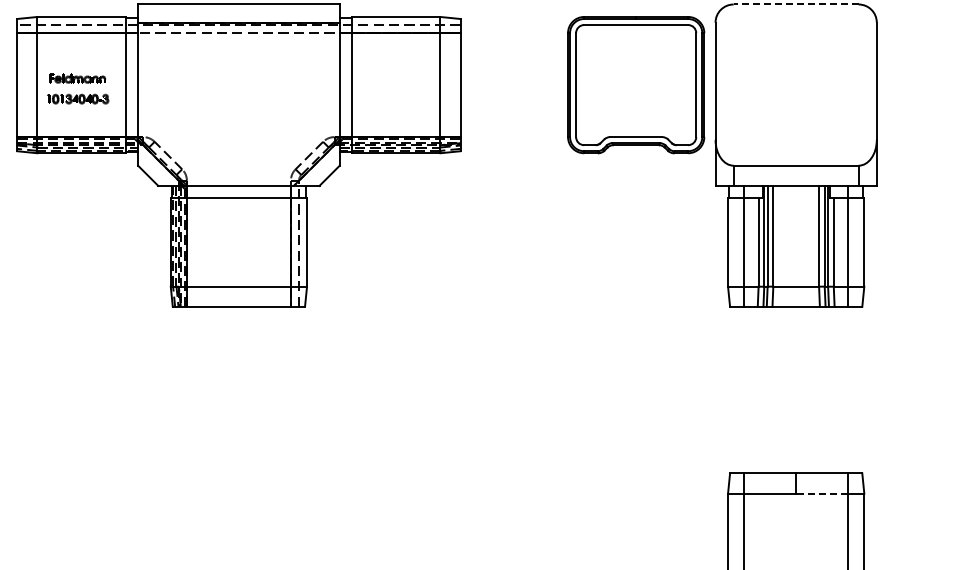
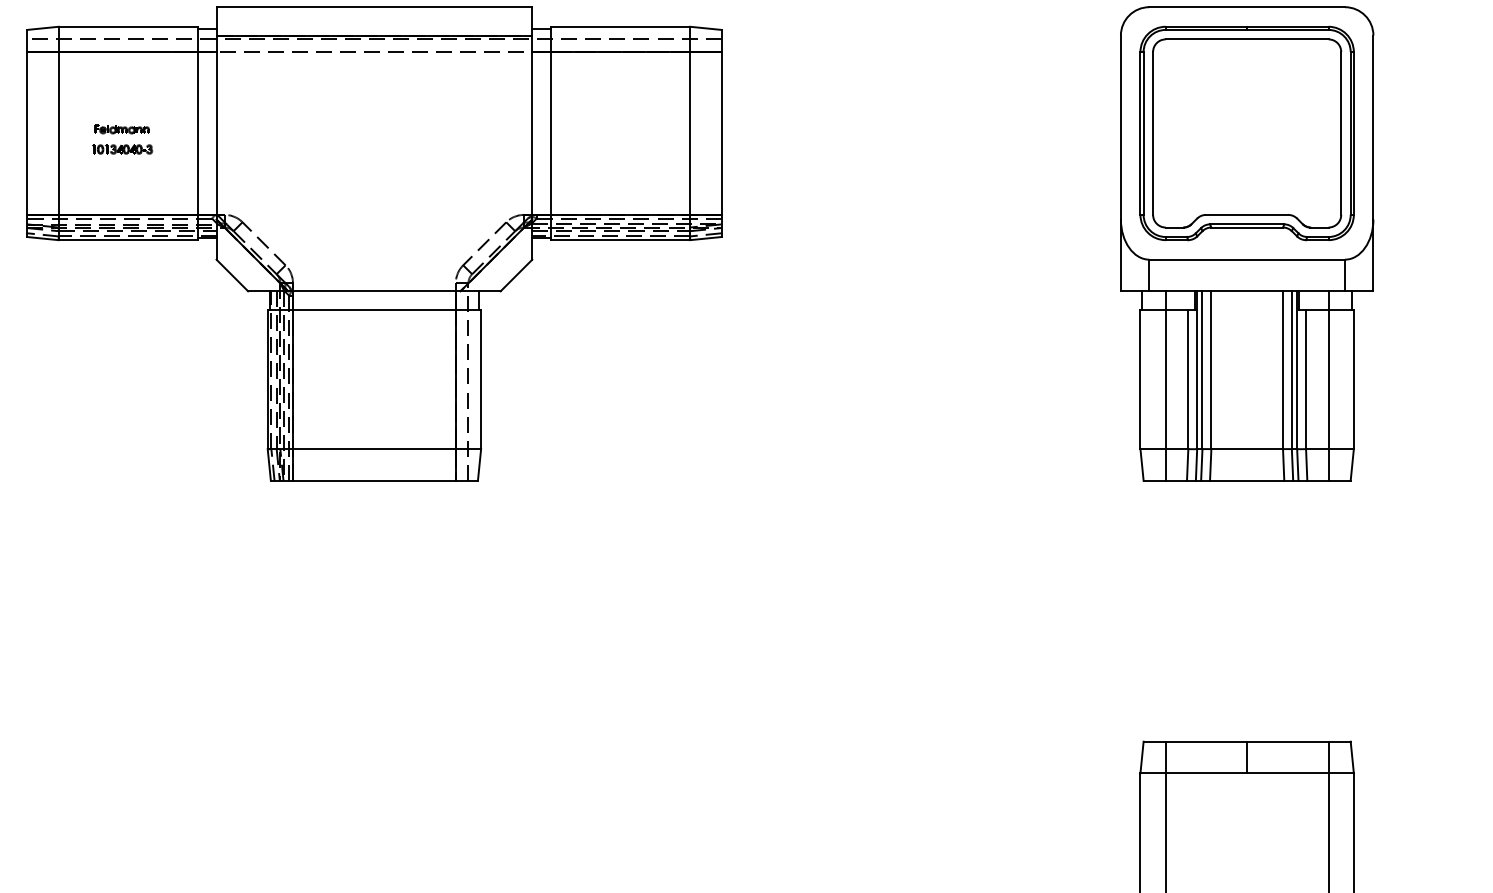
line: (795, 4) -> (1246, 7), dashed -> solid
part: (636, 85) -> (1247, 134), moved
part: (77, 88) -> (121, 138), size x0.62
line: (821, 493) -> (1286, 773), dashed -> solid

